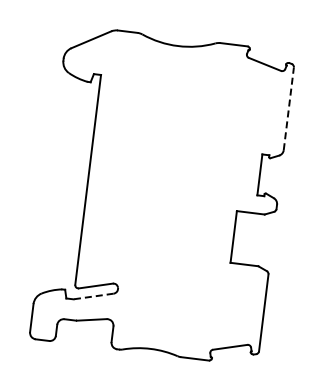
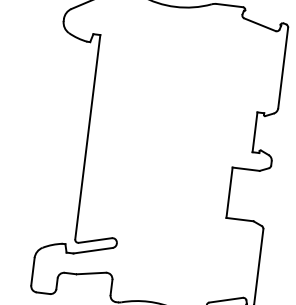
line: (288, 108) -> (282, 67), dashed -> solid
line: (93, 296) -> (92, 250), dashed -> solid

